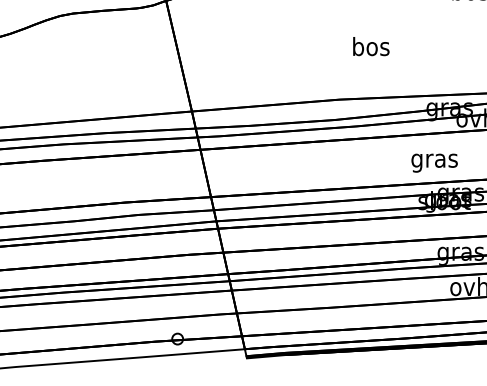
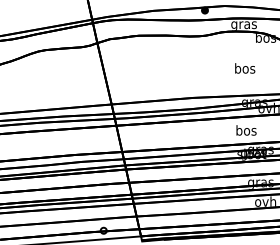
text: (371, 46) -> (245, 68), moved
text: (434, 160) -> (246, 131), gras -> bos

